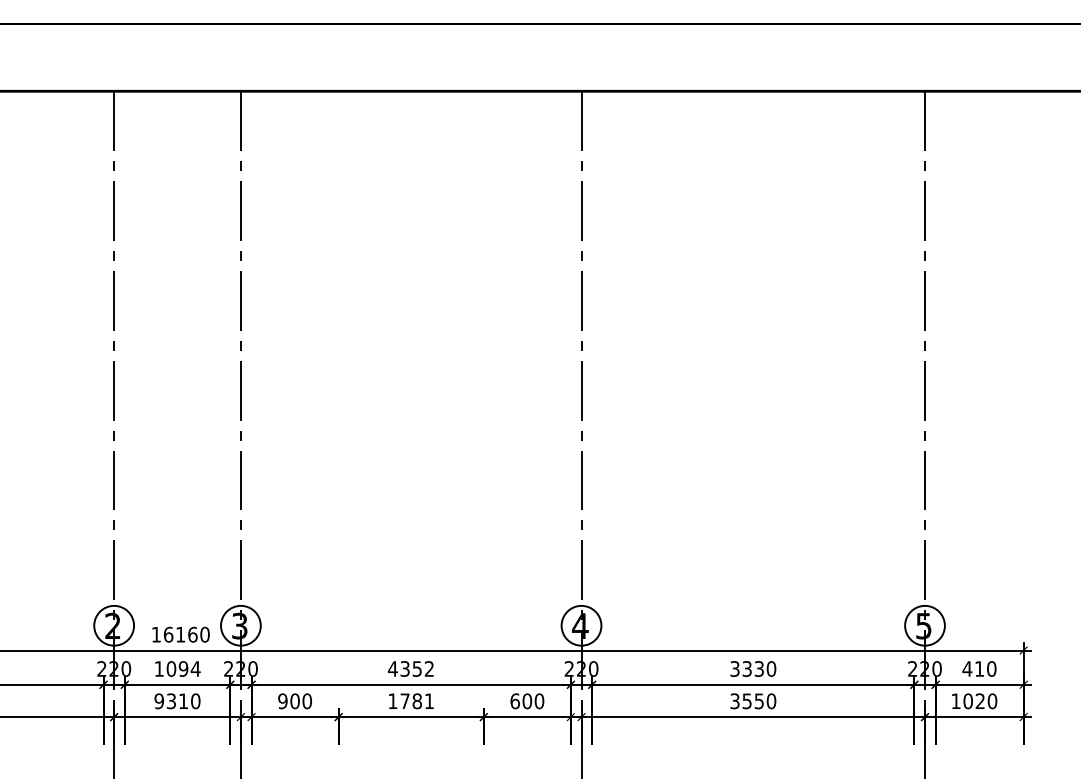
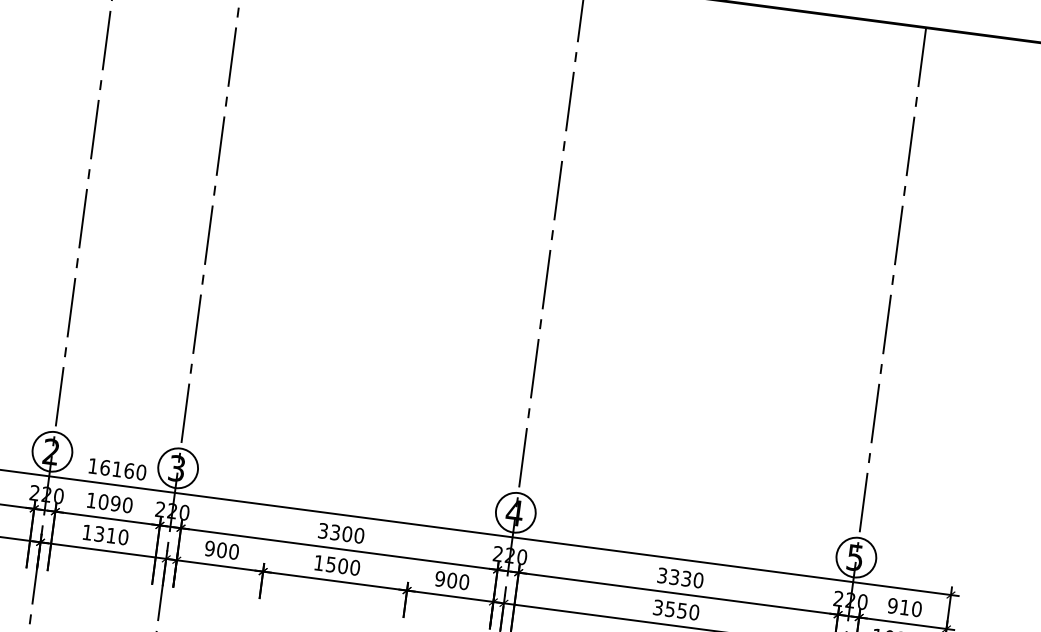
text: (195, 668) -> (127, 504), 1094 -> 1090
text: (410, 668) -> (340, 532), 4352 -> 3300
text: (967, 668) -> (892, 605), 410 -> 910
text: (158, 701) -> (86, 532), 9310 -> 1310
text: (417, 701) -> (343, 566), 1781 -> 1500
text: (514, 701) -> (439, 579), 600 -> 900

